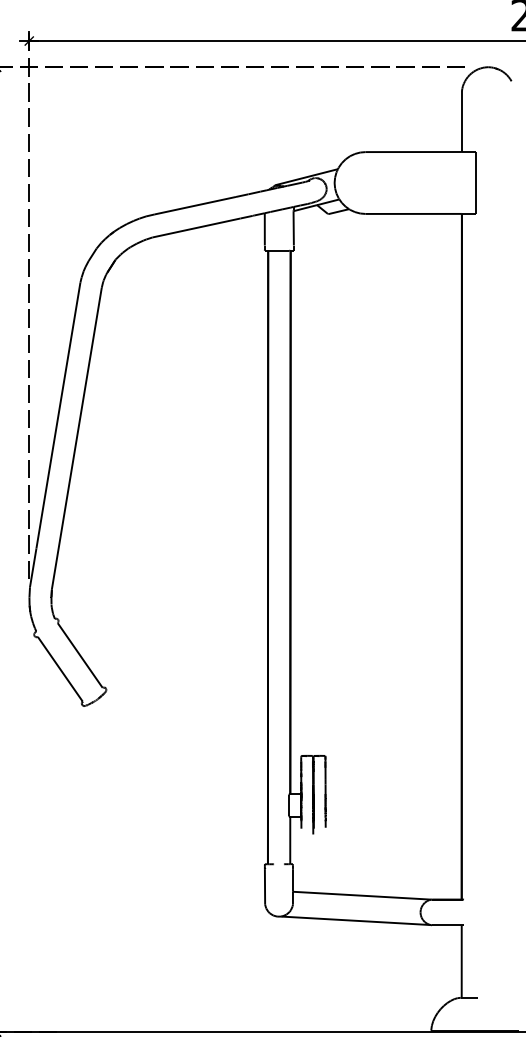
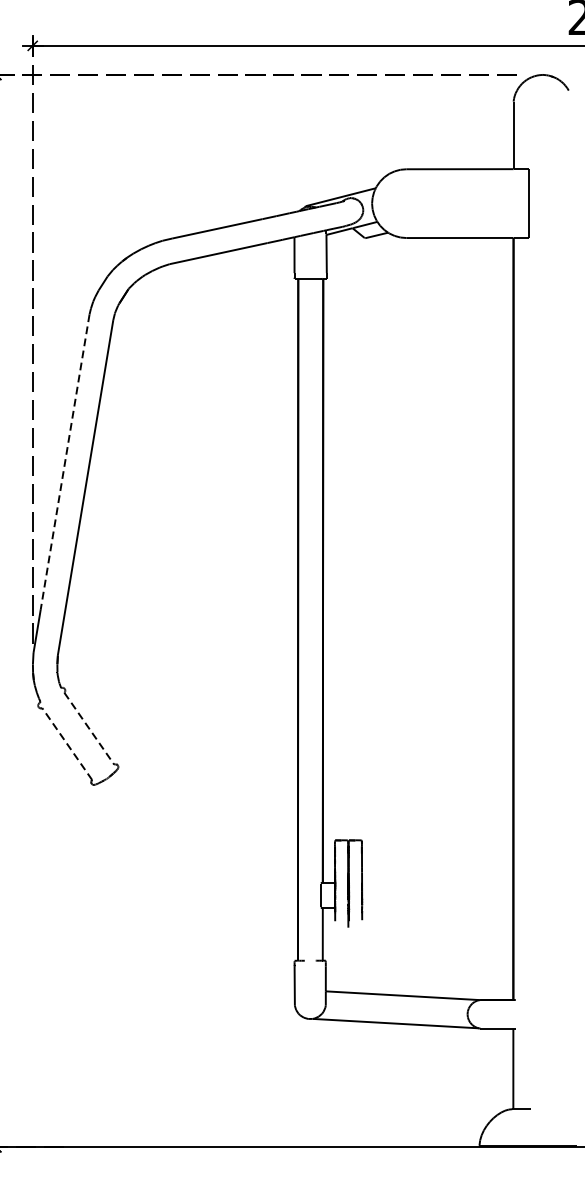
line: (58, 415) -> (65, 462), solid -> dashed
line: (80, 655) -> (89, 728), solid -> dashed
line: (60, 668) -> (67, 743), solid -> dashed

